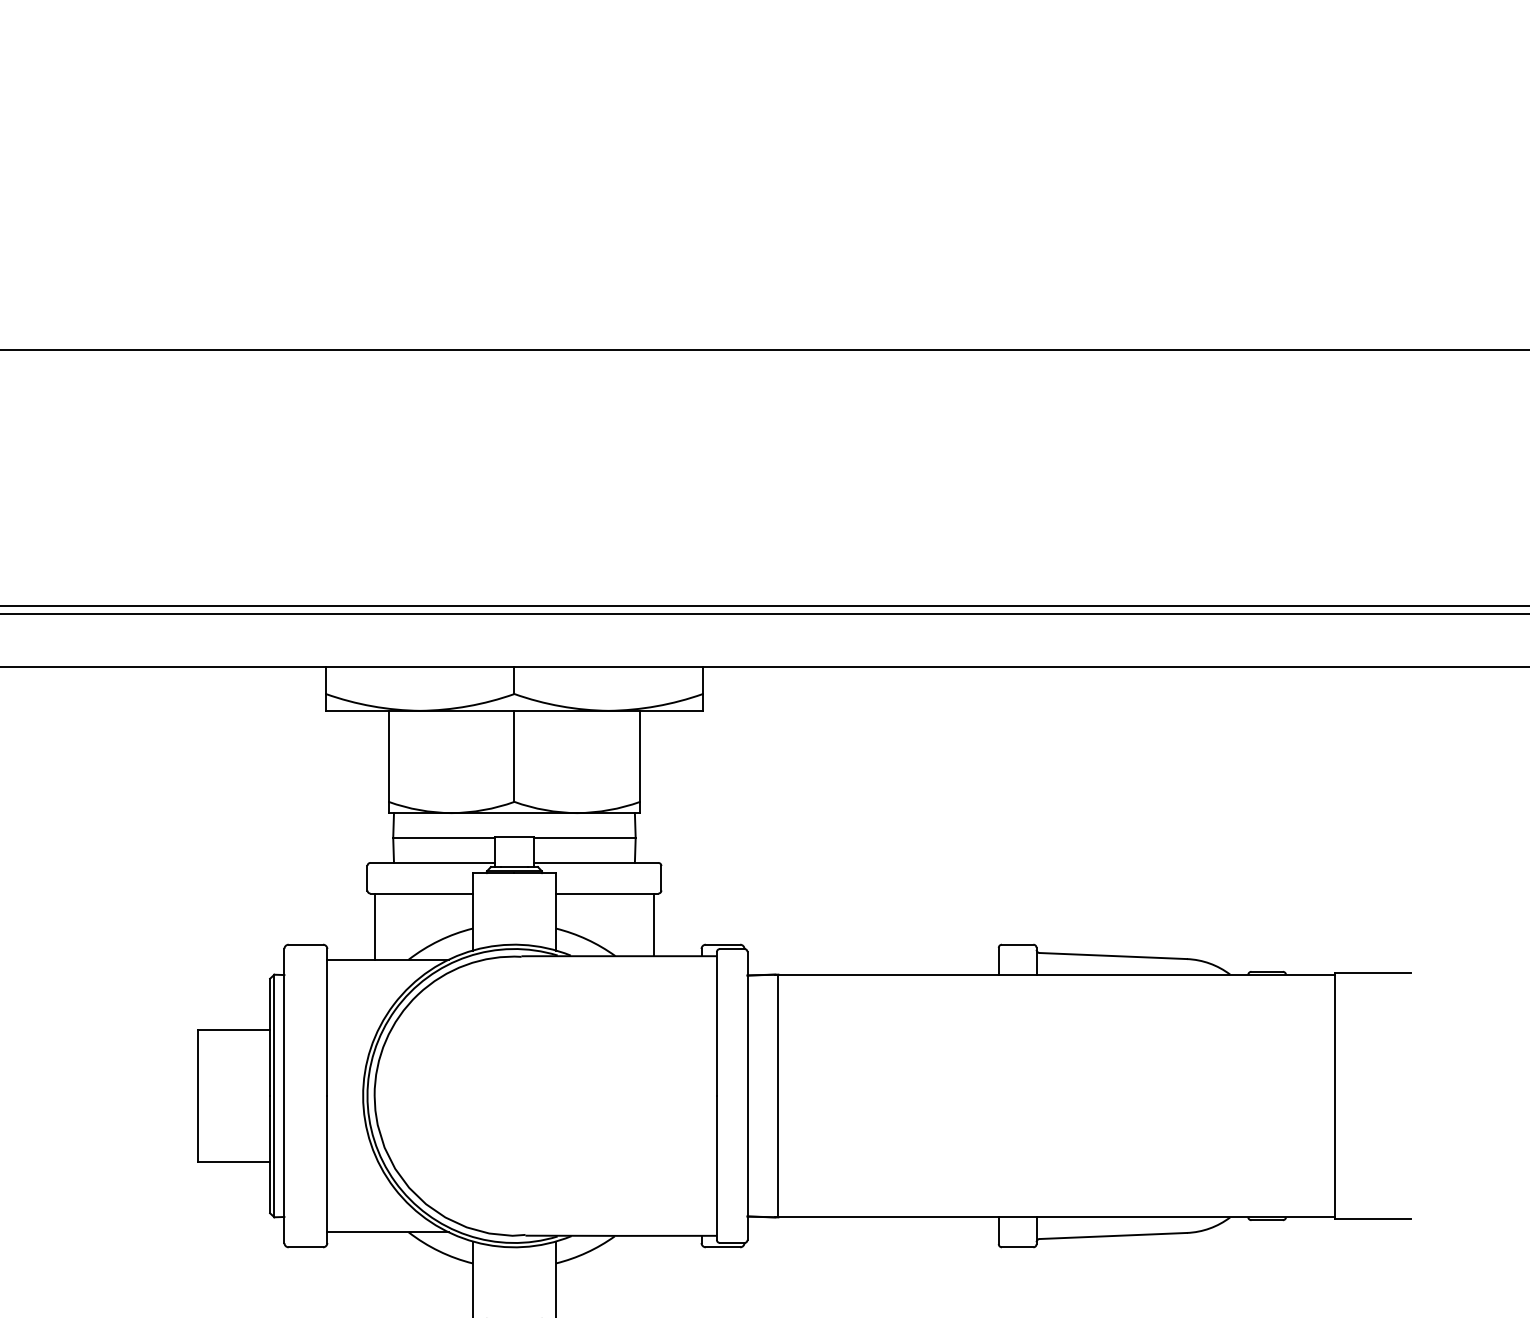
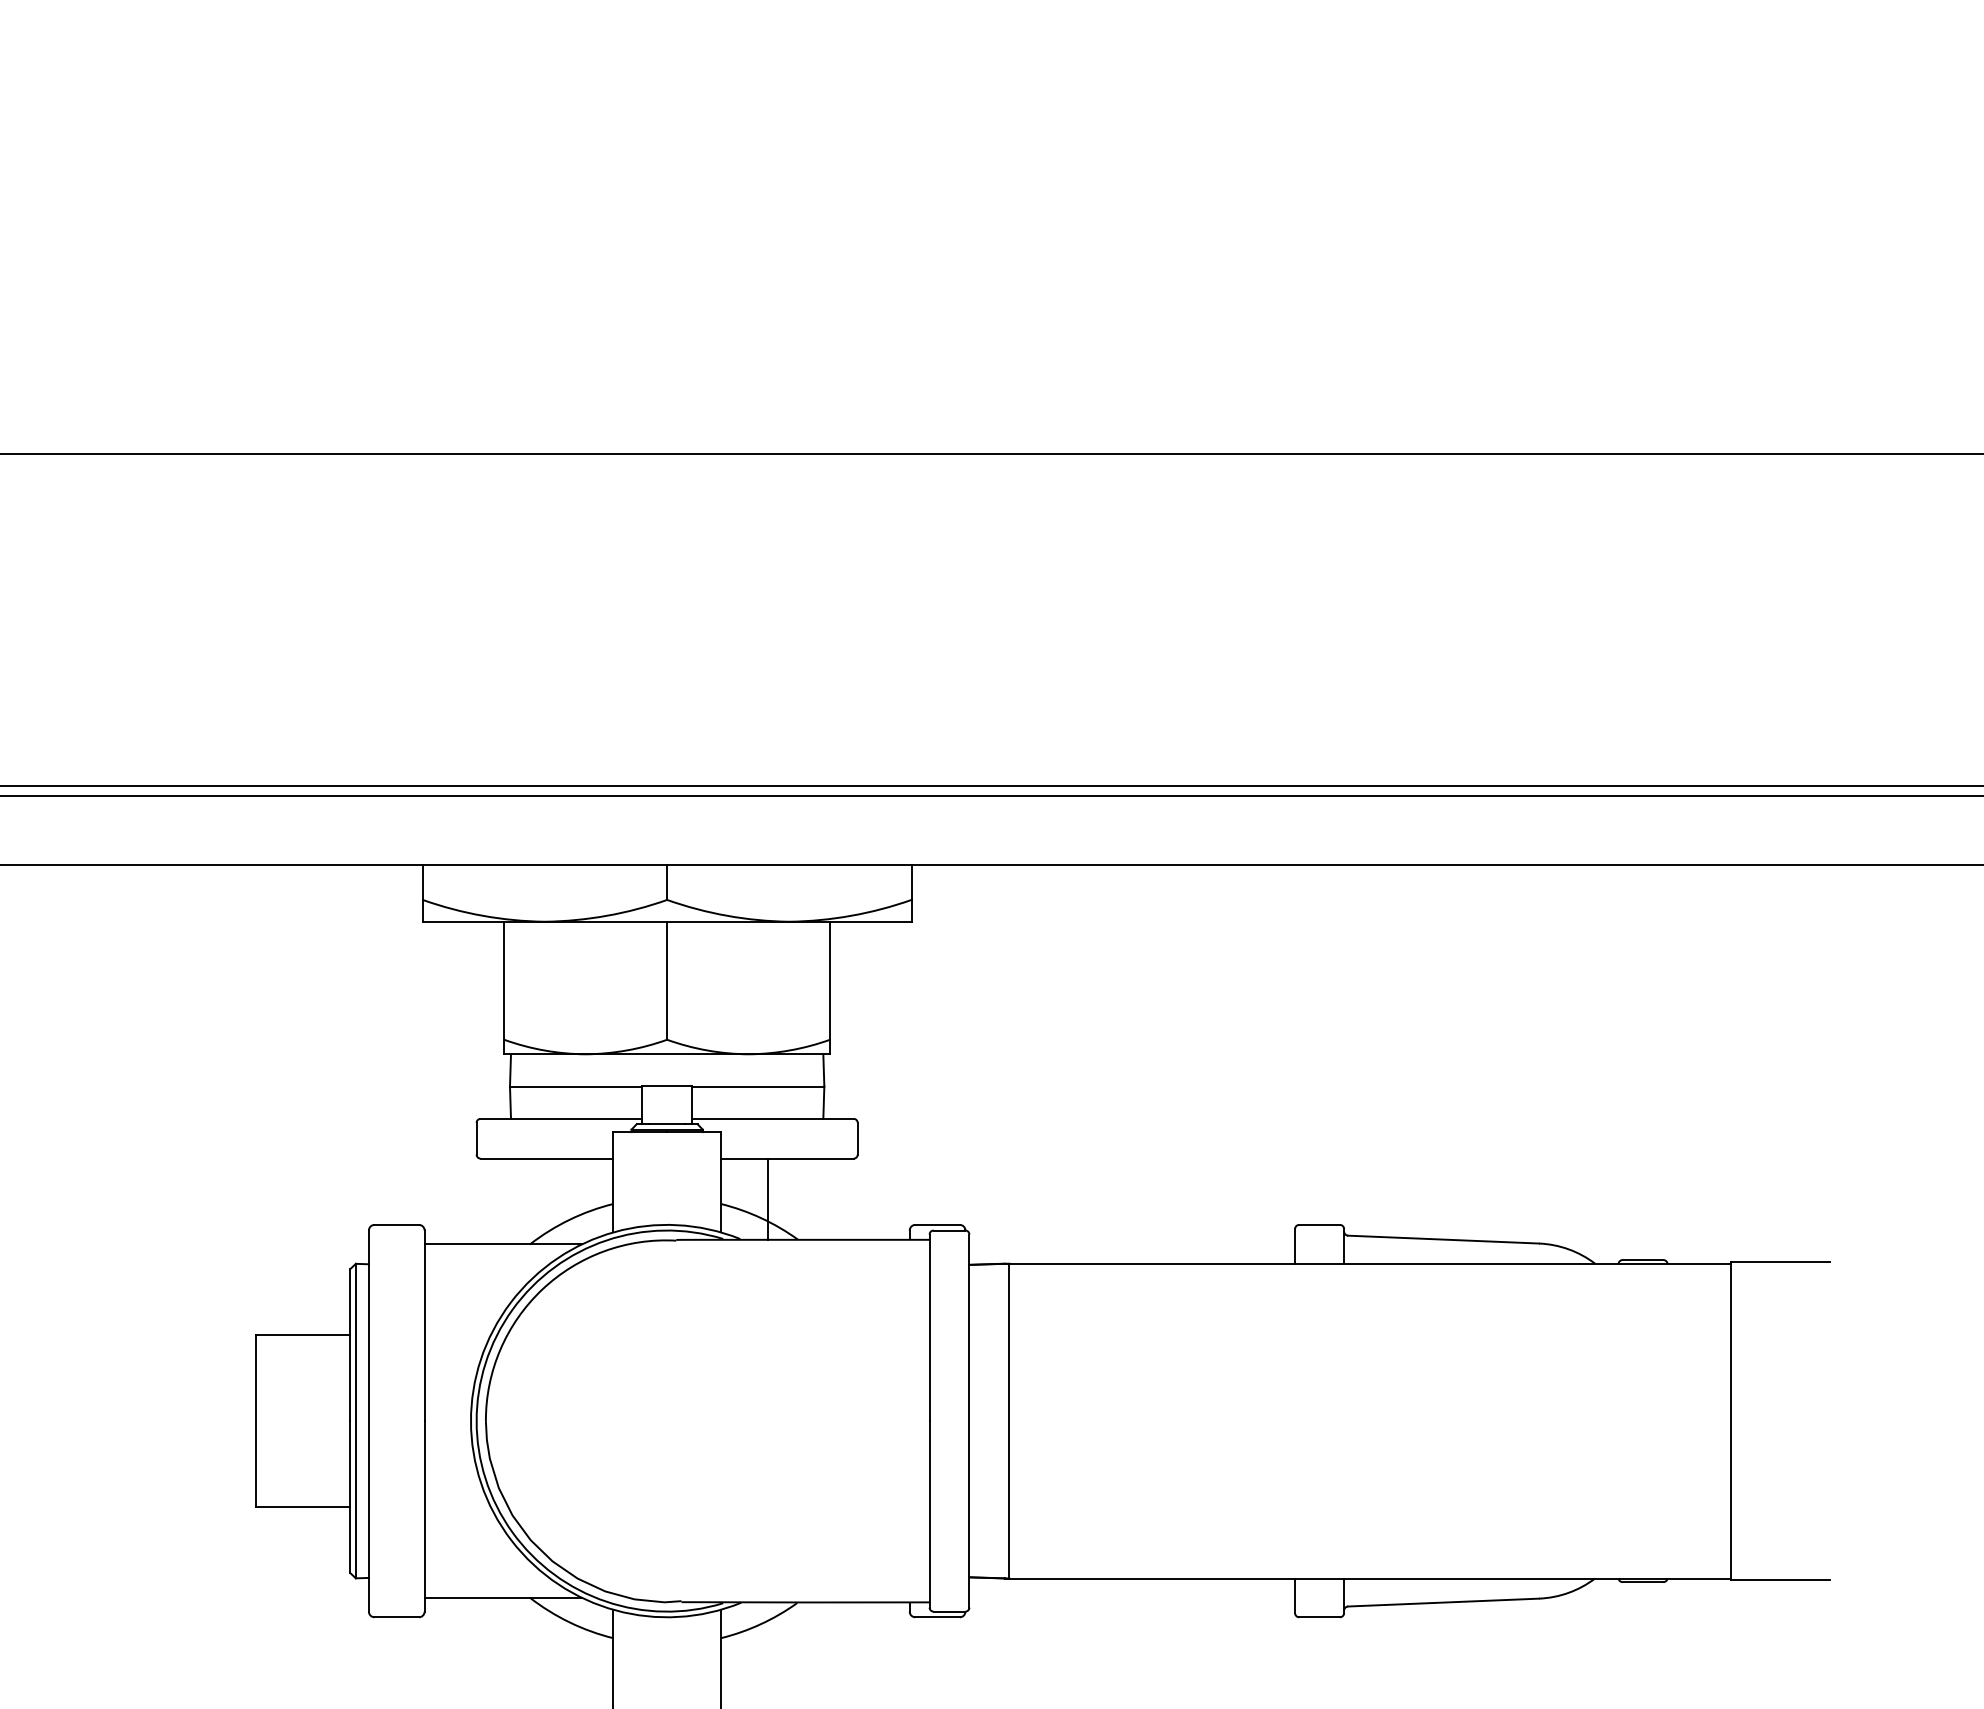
line: (654, 924) -> (768, 1198), moved
line: (374, 926) -> (485, 1201), removed

